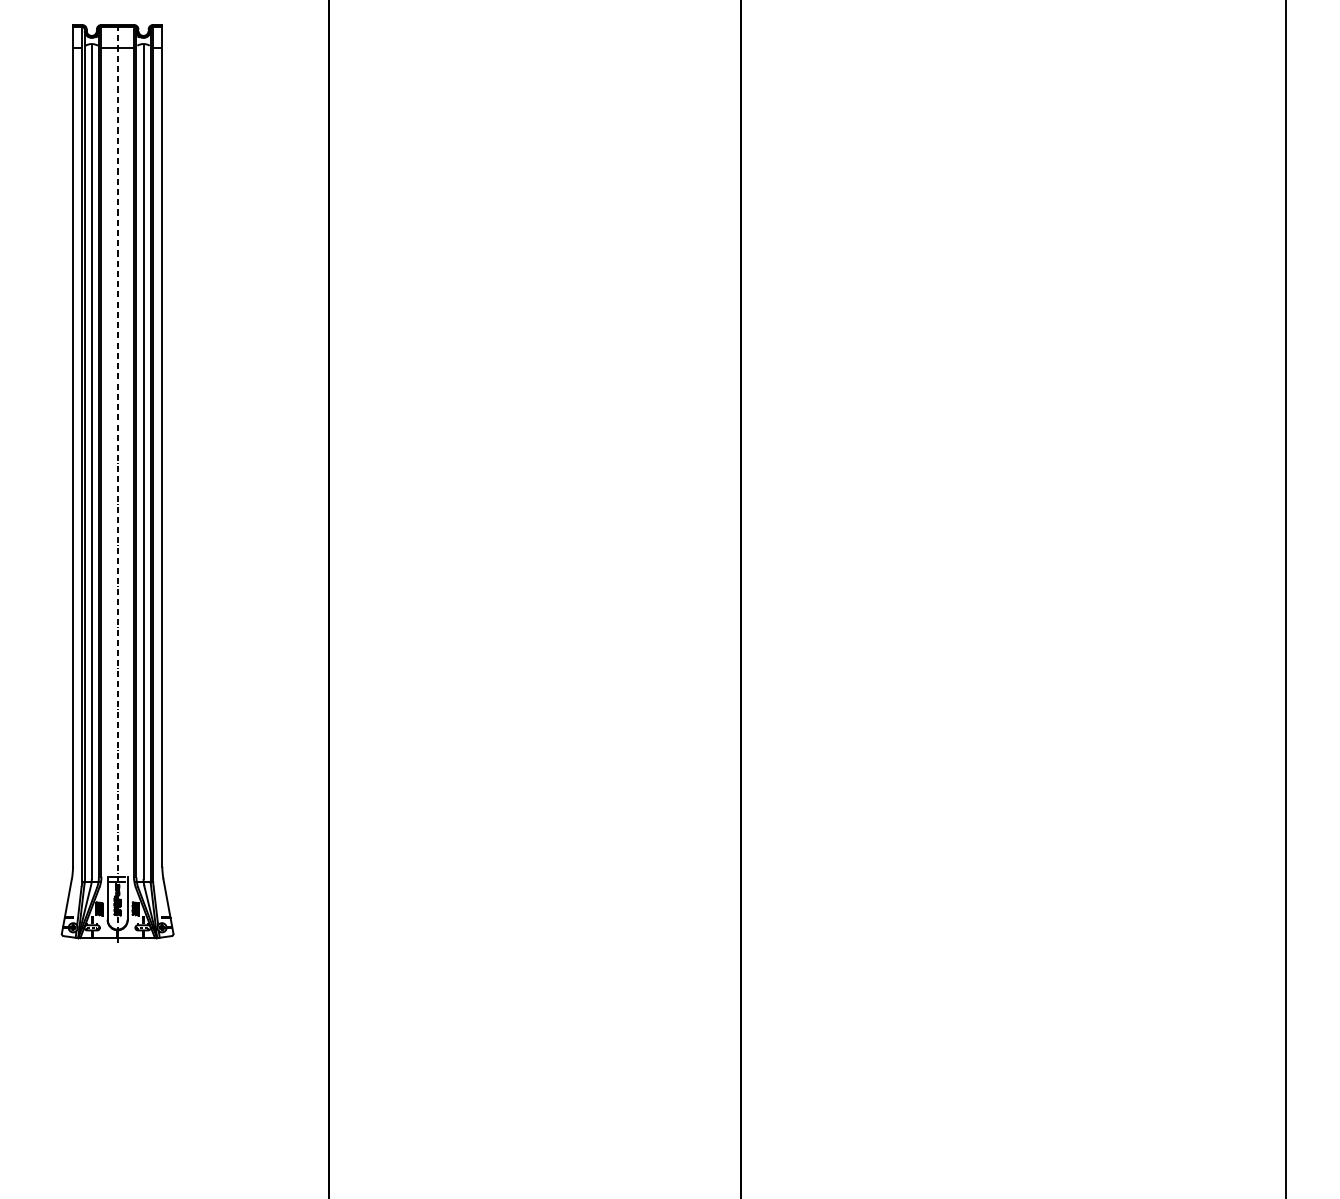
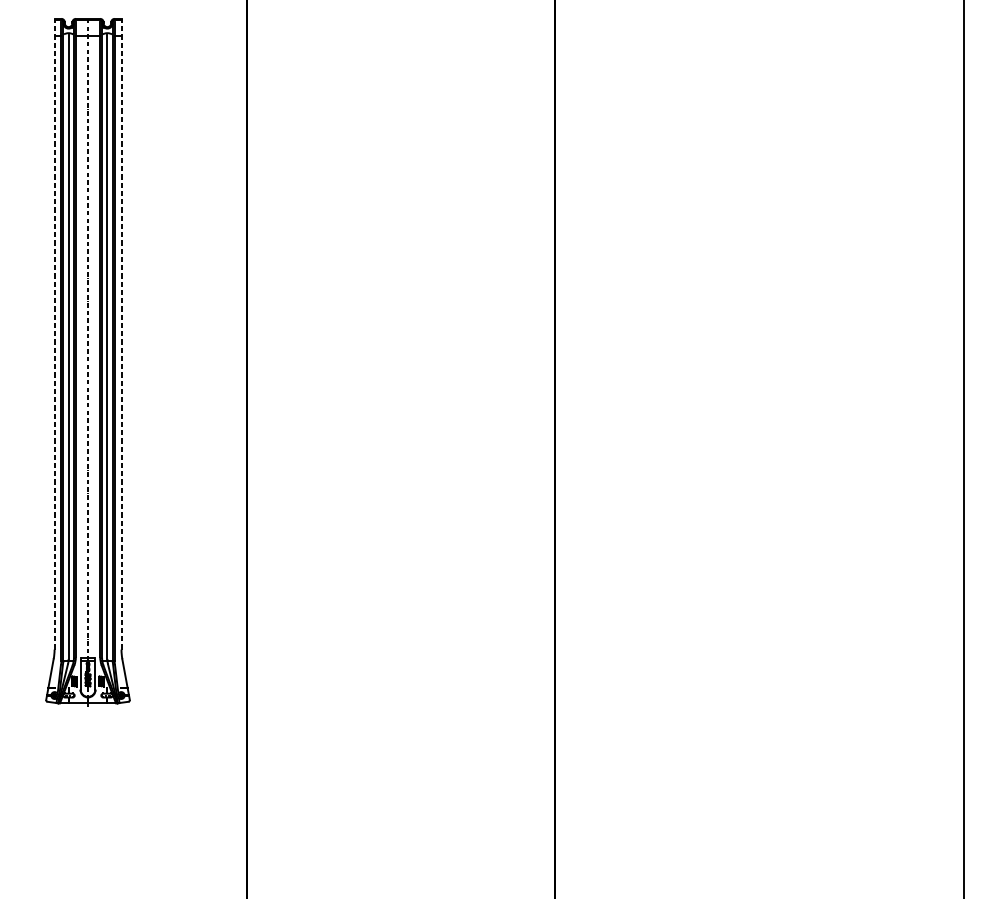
line: (73, 445) -> (54, 334), solid -> dashed
line: (162, 445) -> (121, 334), solid -> dashed

